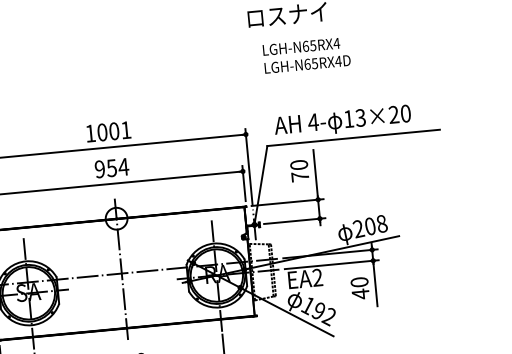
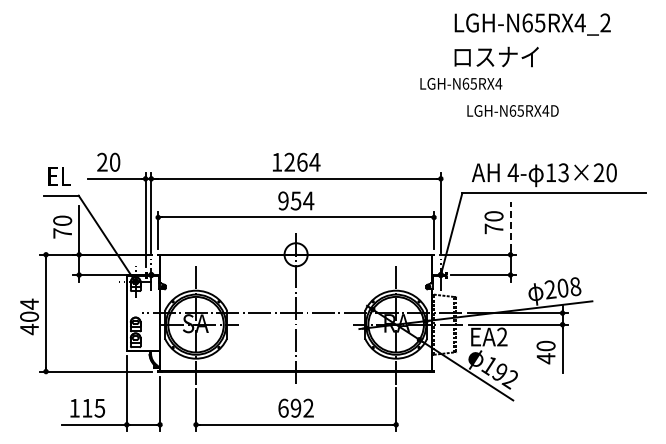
text: (301, 46) -> (461, 83), moved
text: (114, 130) -> (302, 161), 1001 -> 1264
line: (315, 173) -> (510, 226), solid -> dashed

